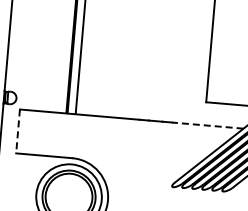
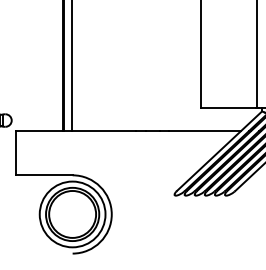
line: (208, 125) -> (205, 131), dashed -> solid
line: (18, 131) -> (16, 153), dashed -> solid

